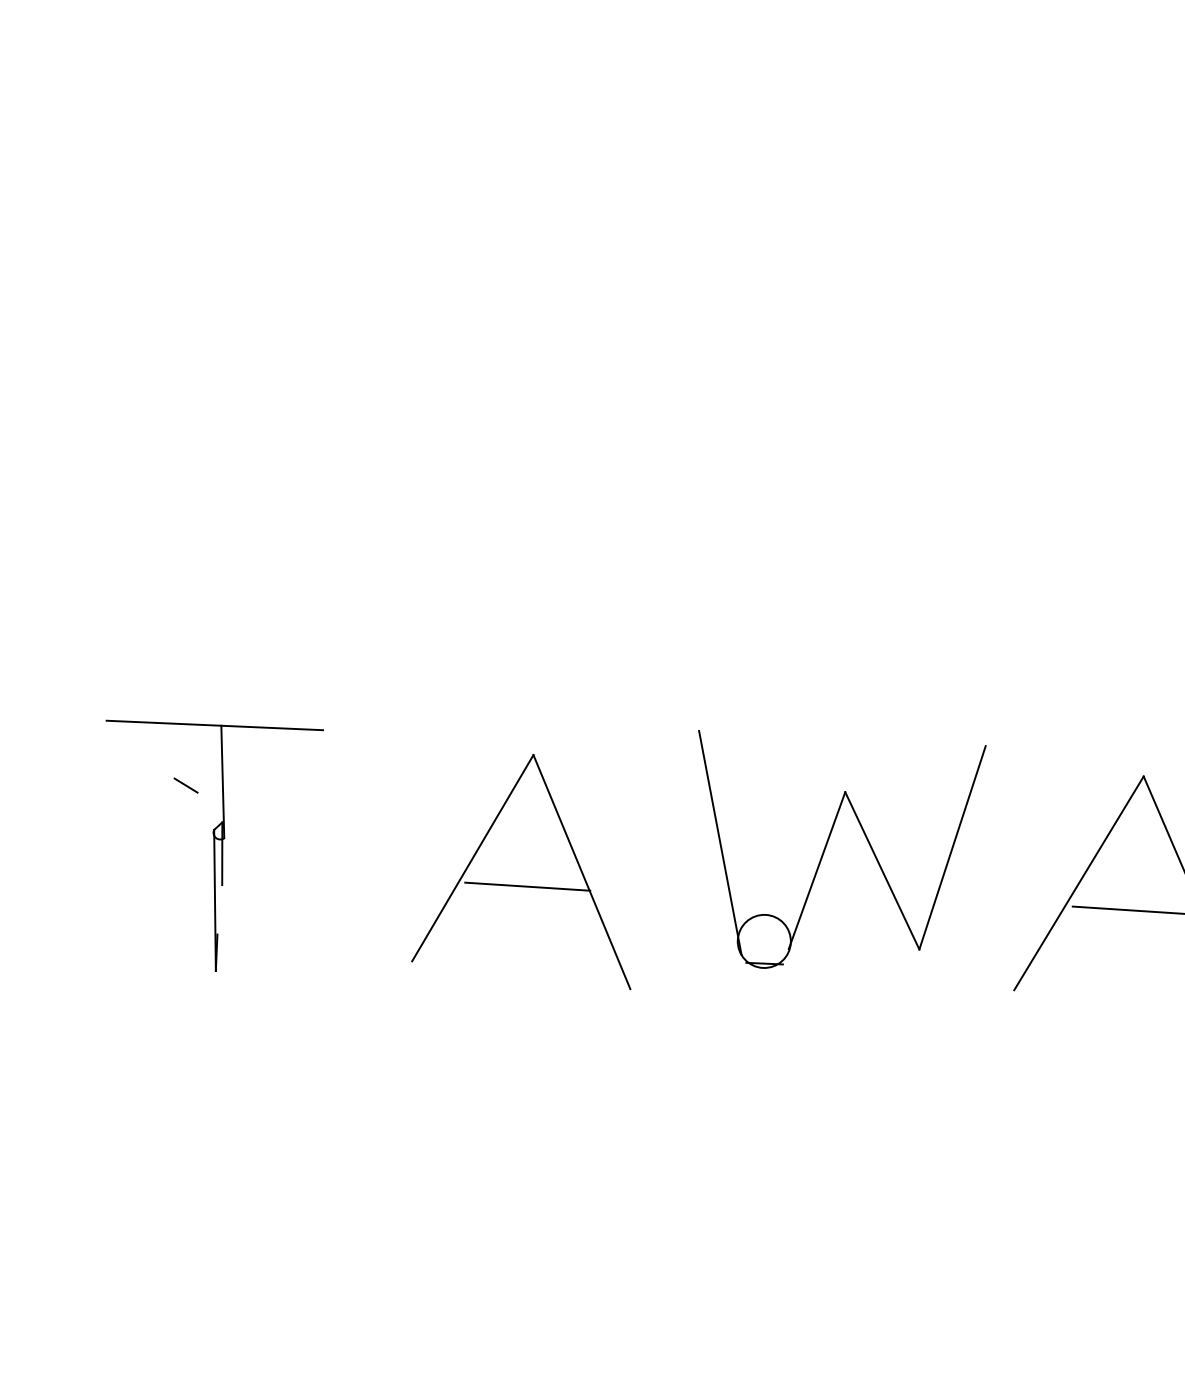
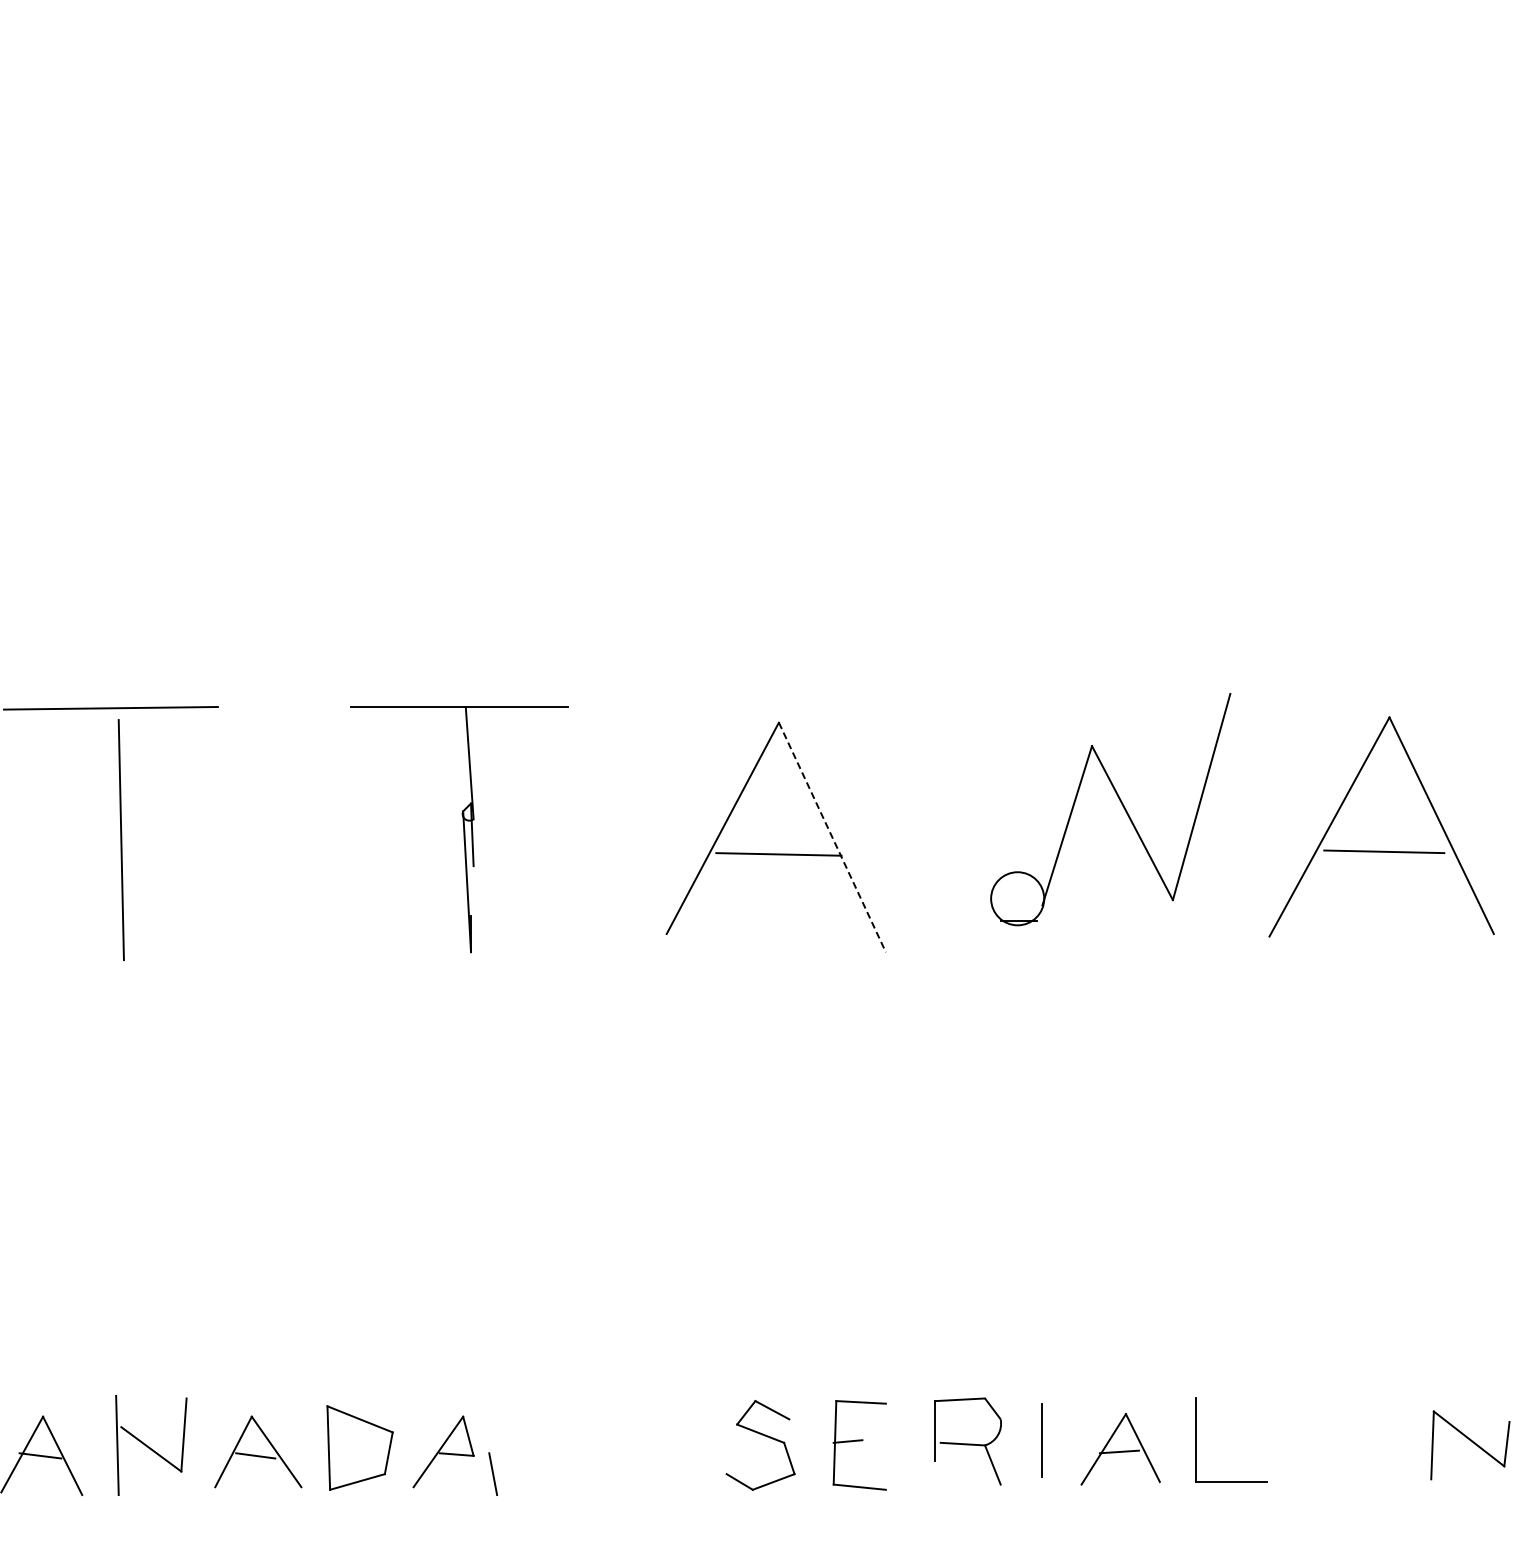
line: (185, 784) -> (432, 767), removed
line: (720, 843) -> (969, 802), removed
line: (582, 872) -> (832, 837), solid -> dashed

